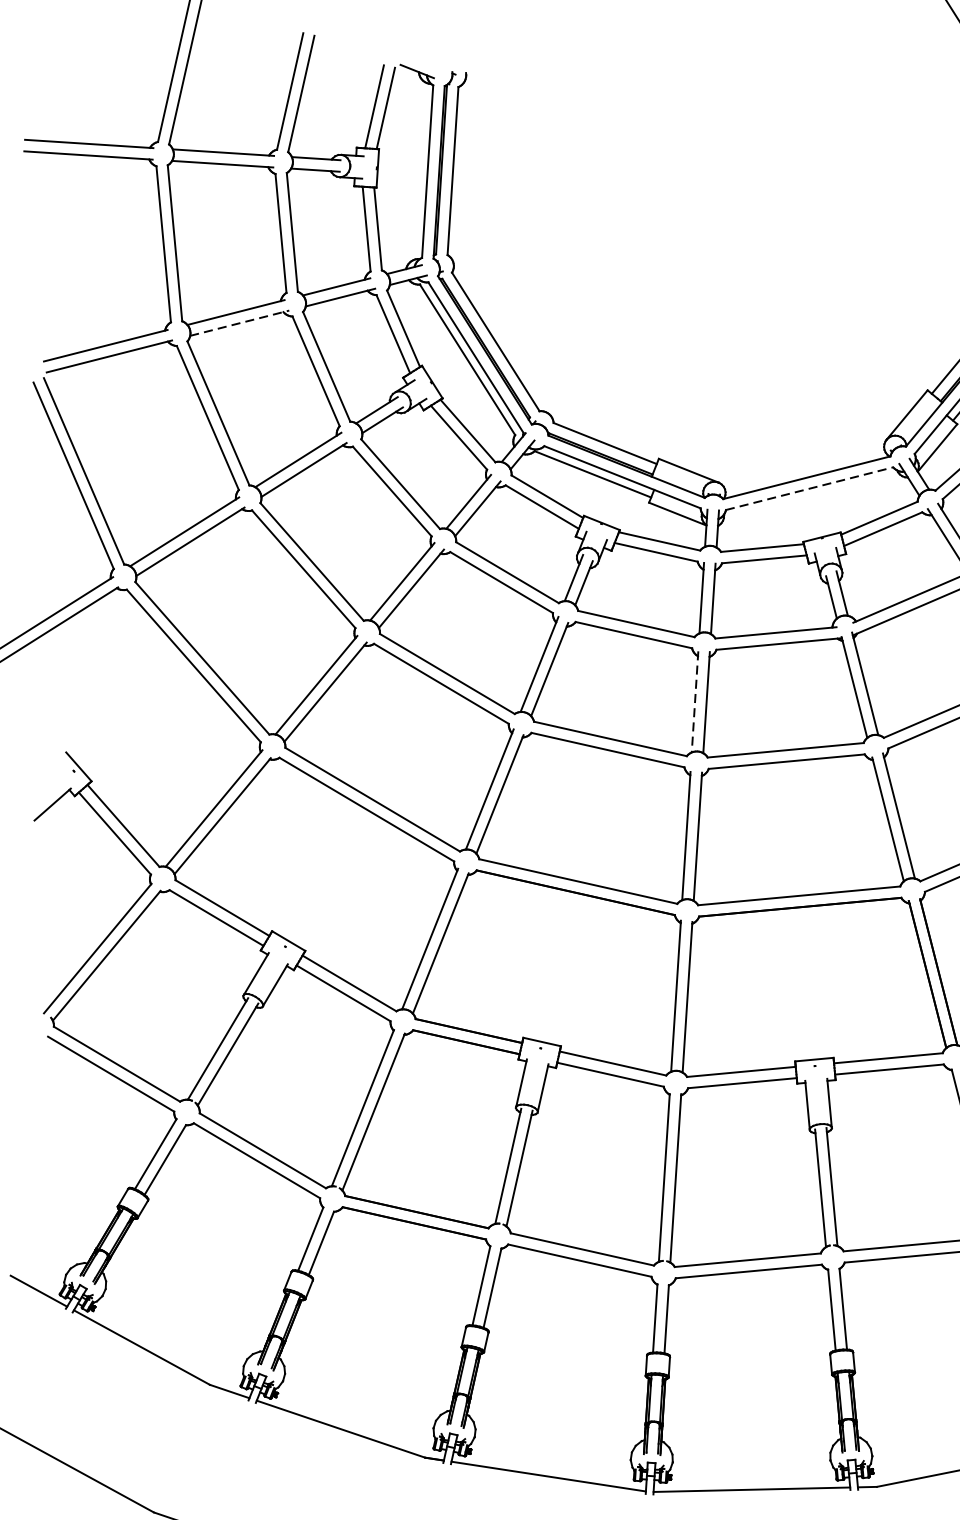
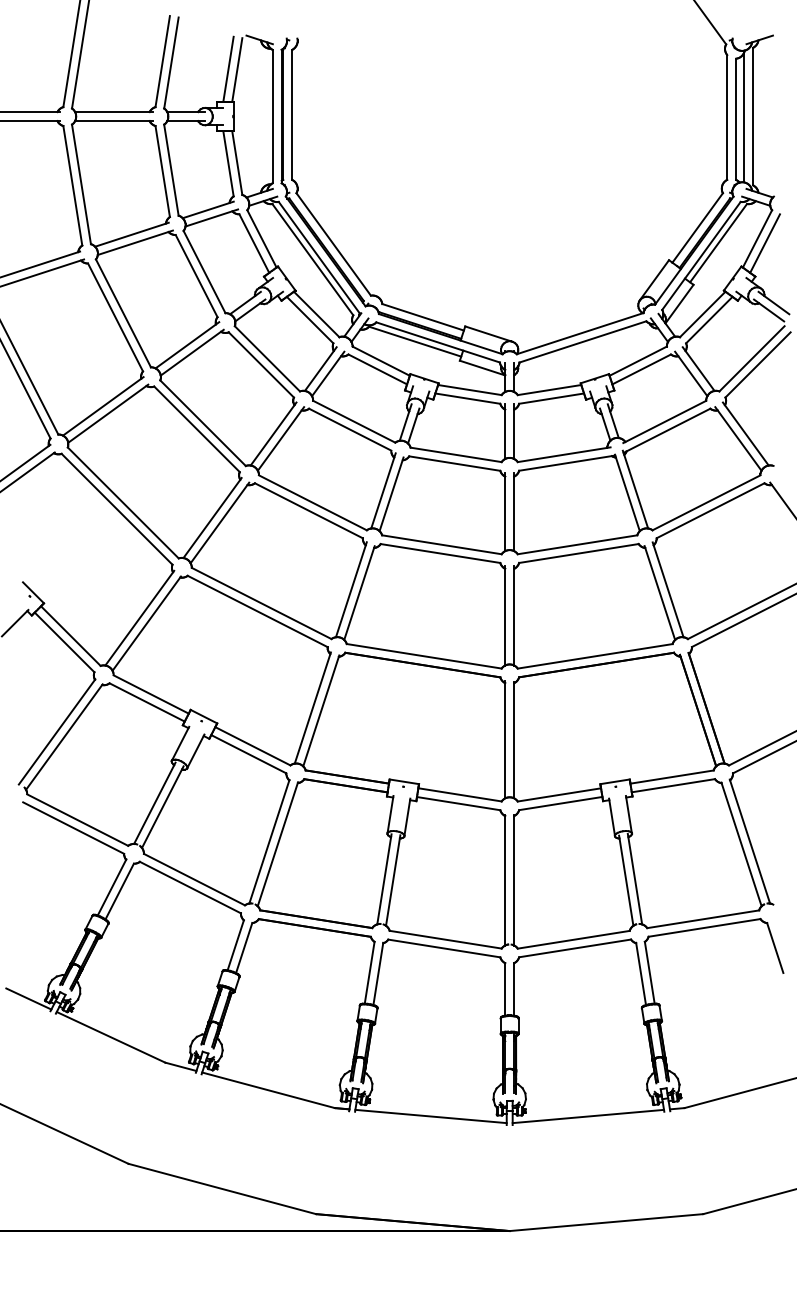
line: (239, 322) -> (135, 242), dashed -> solid
line: (809, 488) -> (582, 341), dashed -> solid
line: (695, 702) -> (505, 512), dashed -> solid

